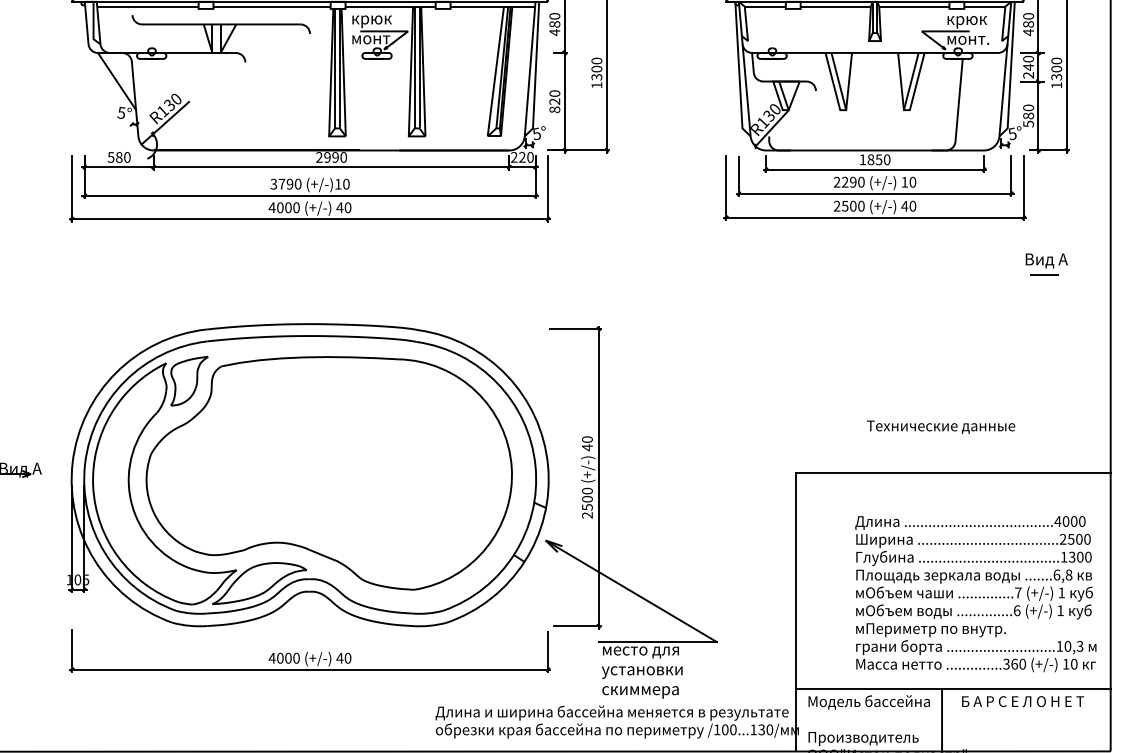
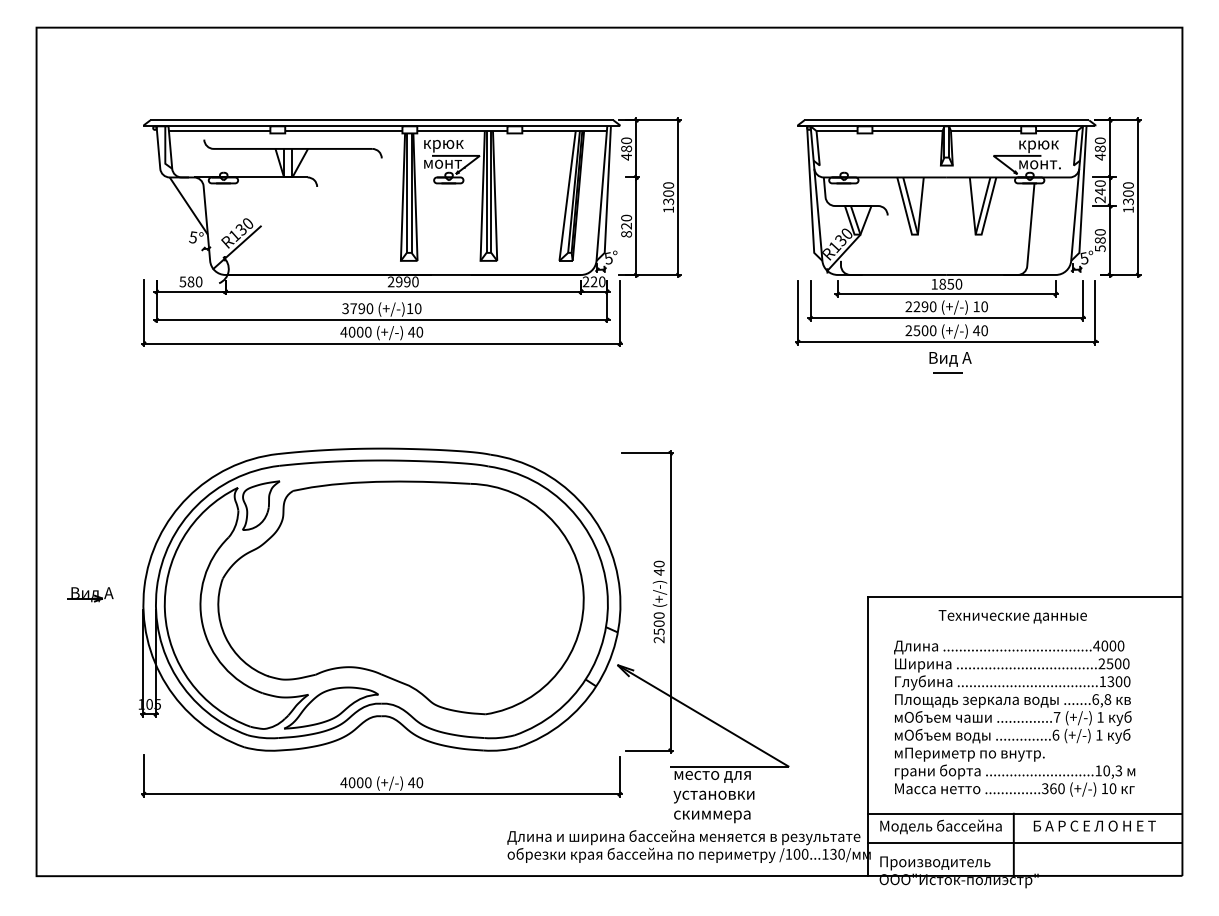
part: (1046, 264) -> (950, 362), moved
text: (940, 427) -> (1012, 616), moved
text: (975, 594) -> (1014, 718), moved
line: (953, 719) -> (1025, 843), added

